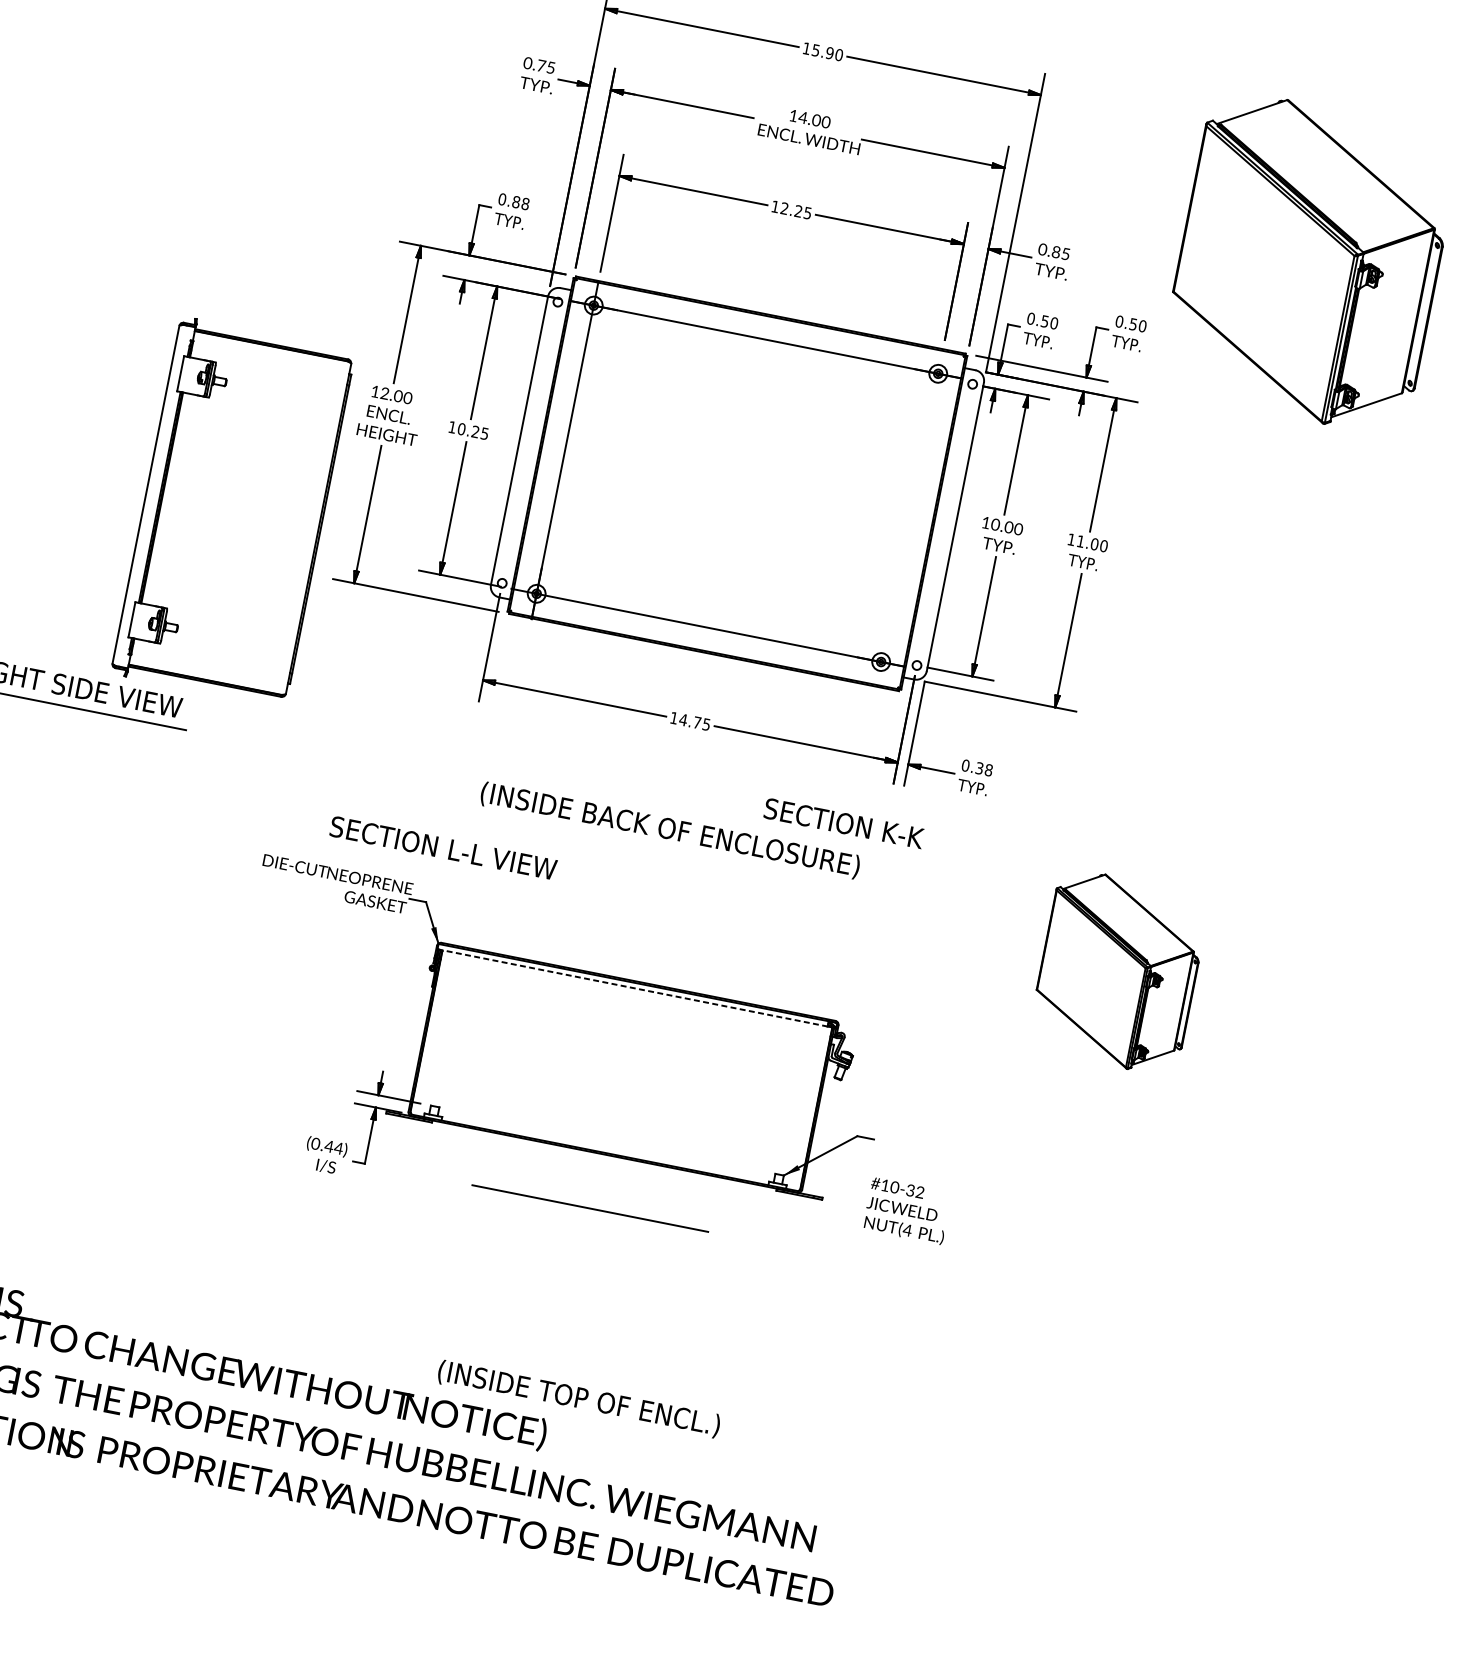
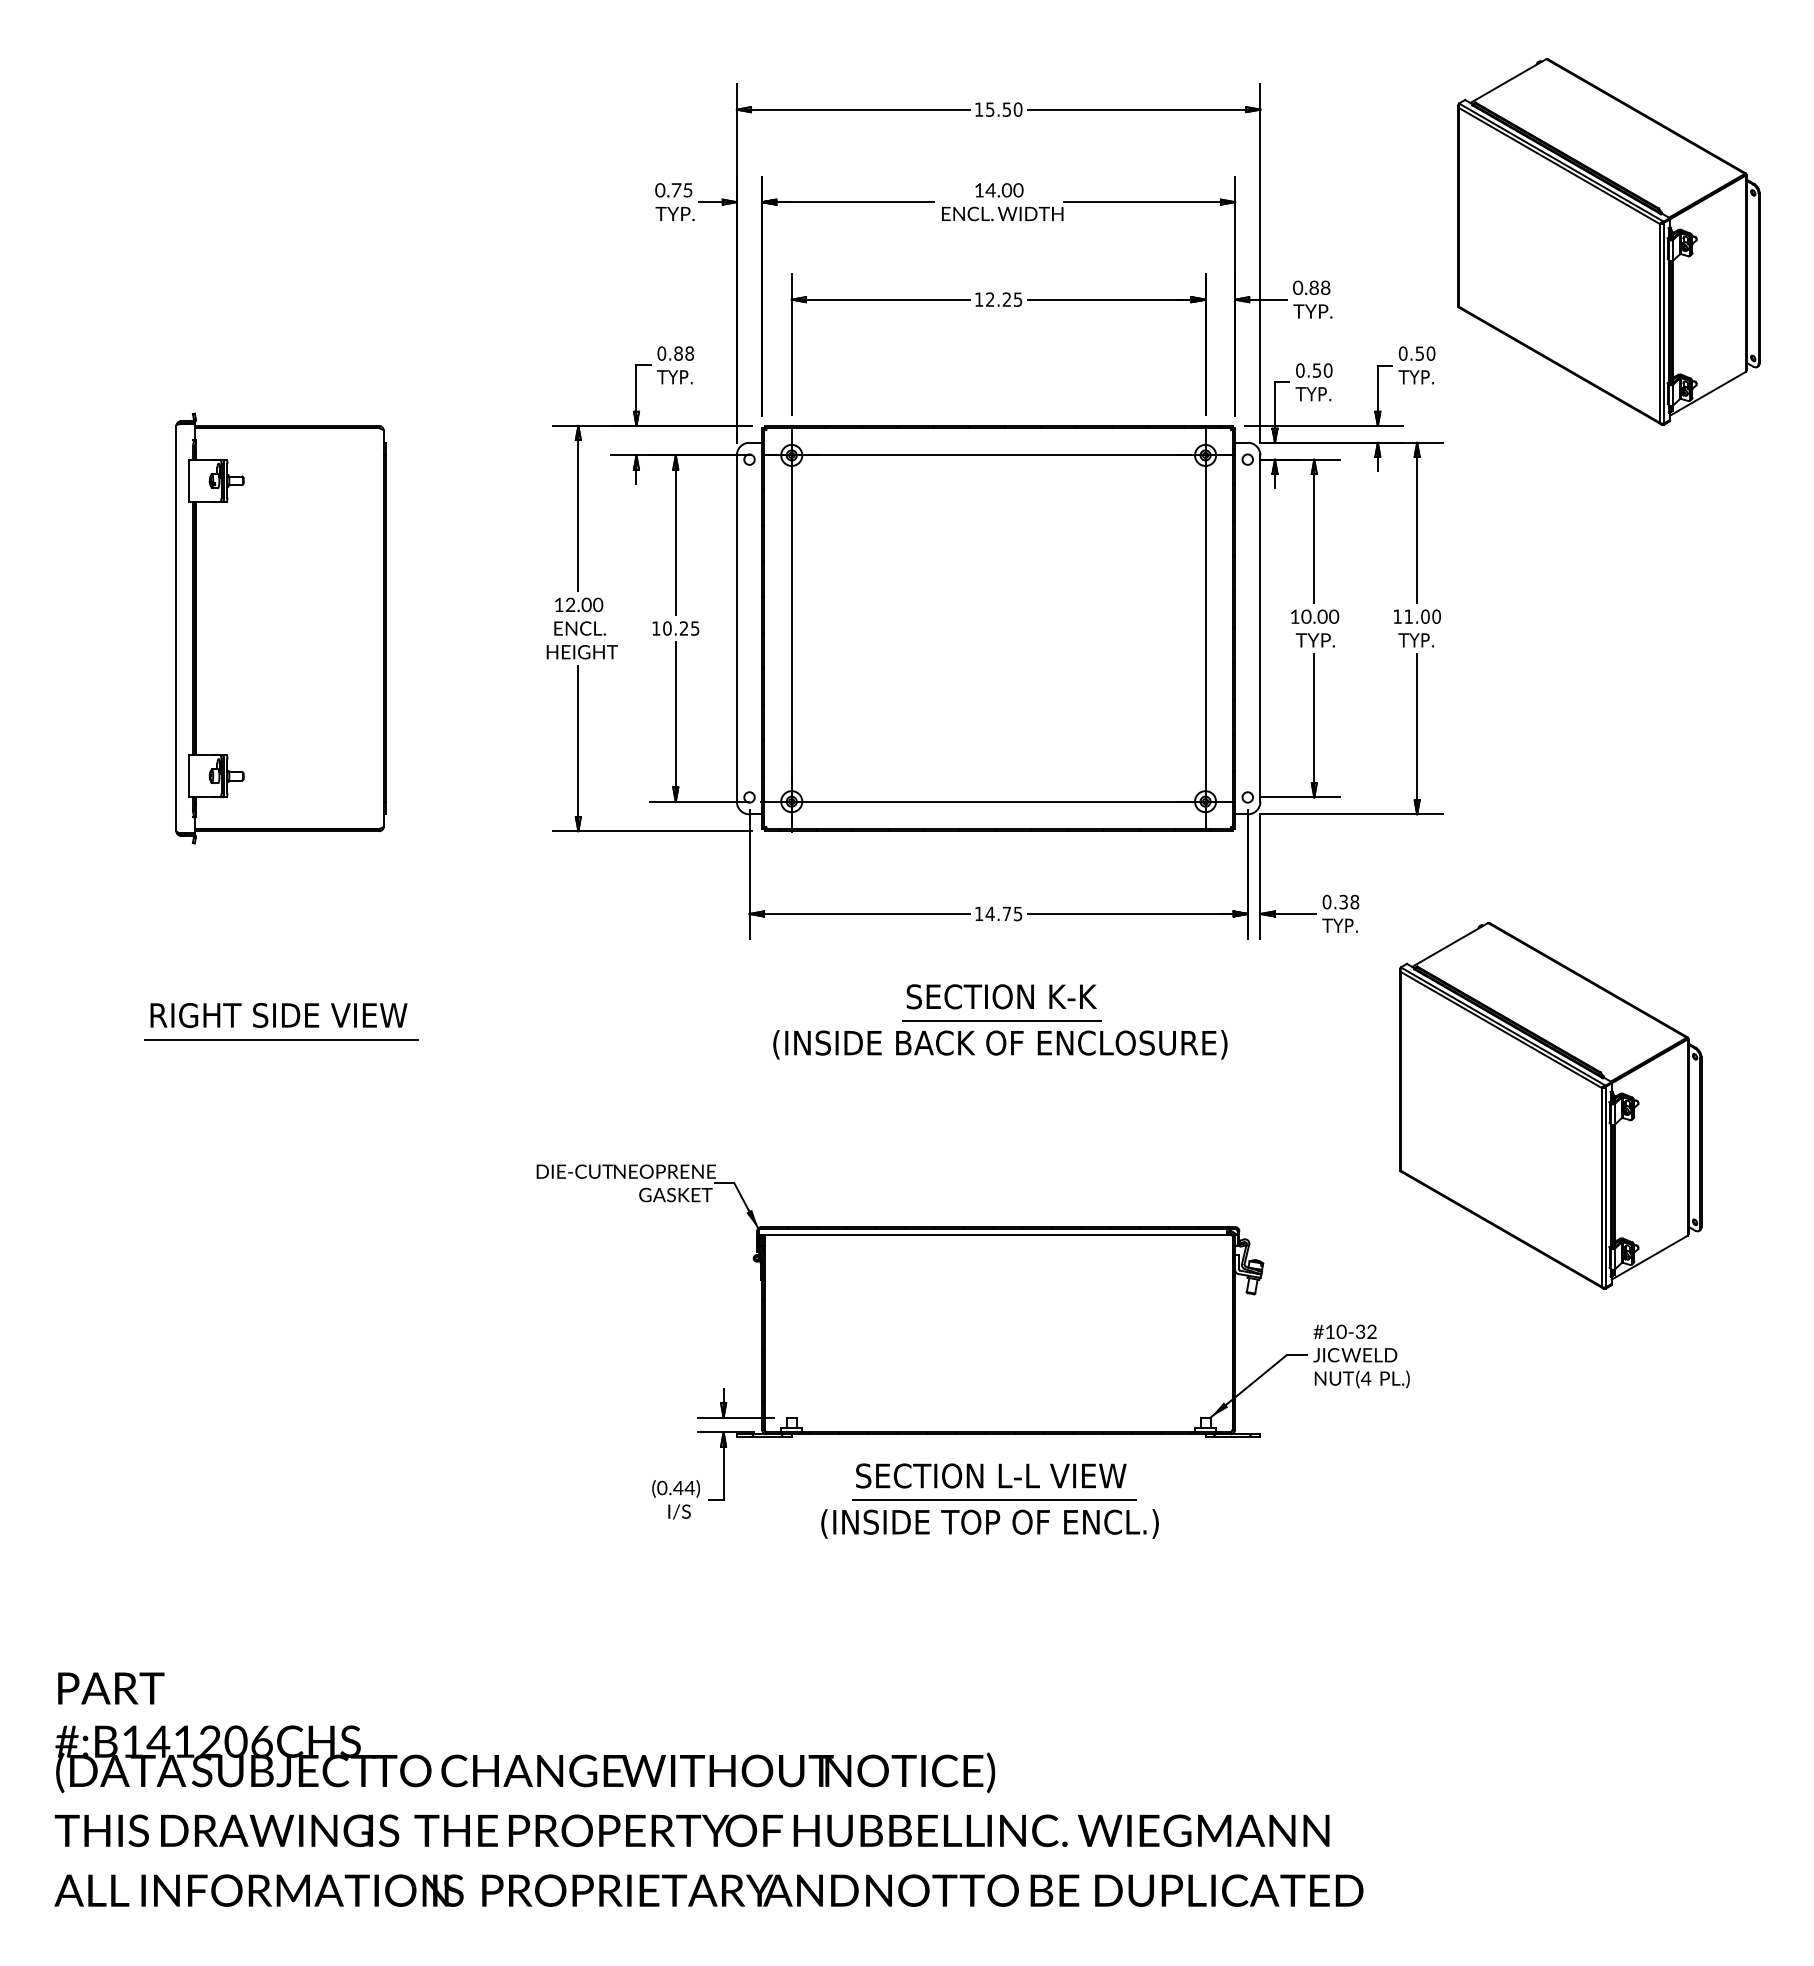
text: (829, 53) -> (1006, 109), 15.90 -> 15.50
text: (1065, 253) -> (1325, 287), 0.85 -> 0.88
part: (232, 511) -> (280, 628), moved
line: (909, 517) -> (1205, 628), added
line: (675, 810) -> (1001, 1020), added
text: (843, 823) -> (1001, 996), moved
text: (443, 847) -> (991, 1475), moved
part: (1118, 971) -> (1550, 1105), size x1.67
line: (633, 988) -> (993, 1235), dashed -> solid
text: (907, 1211) -> (1361, 1356), moved
text: (578, 1398) -> (989, 1523), moved

